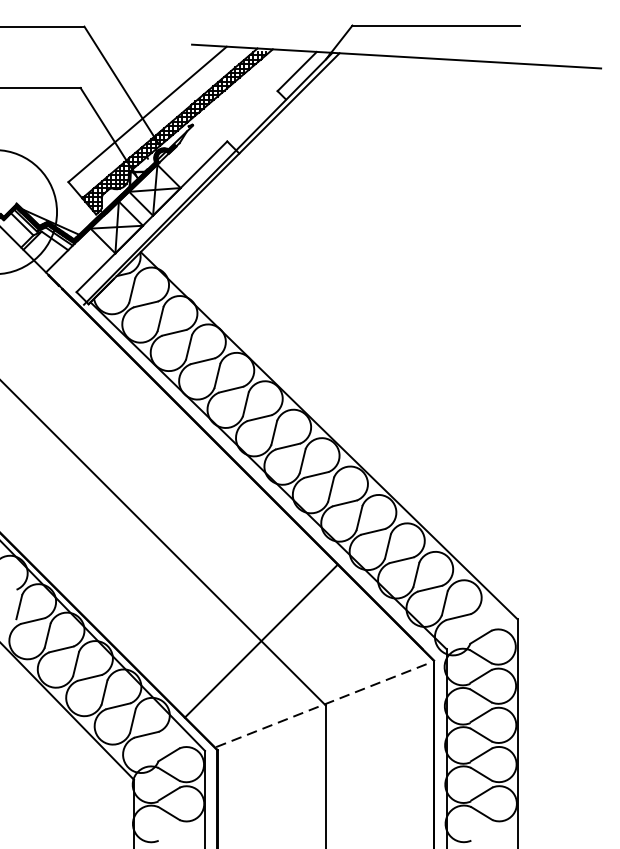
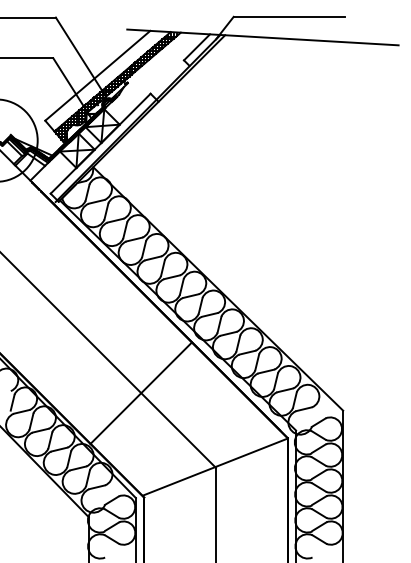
line: (260, 640) -> (140, 392), moved
line: (323, 704) -> (214, 467), dashed -> solid

